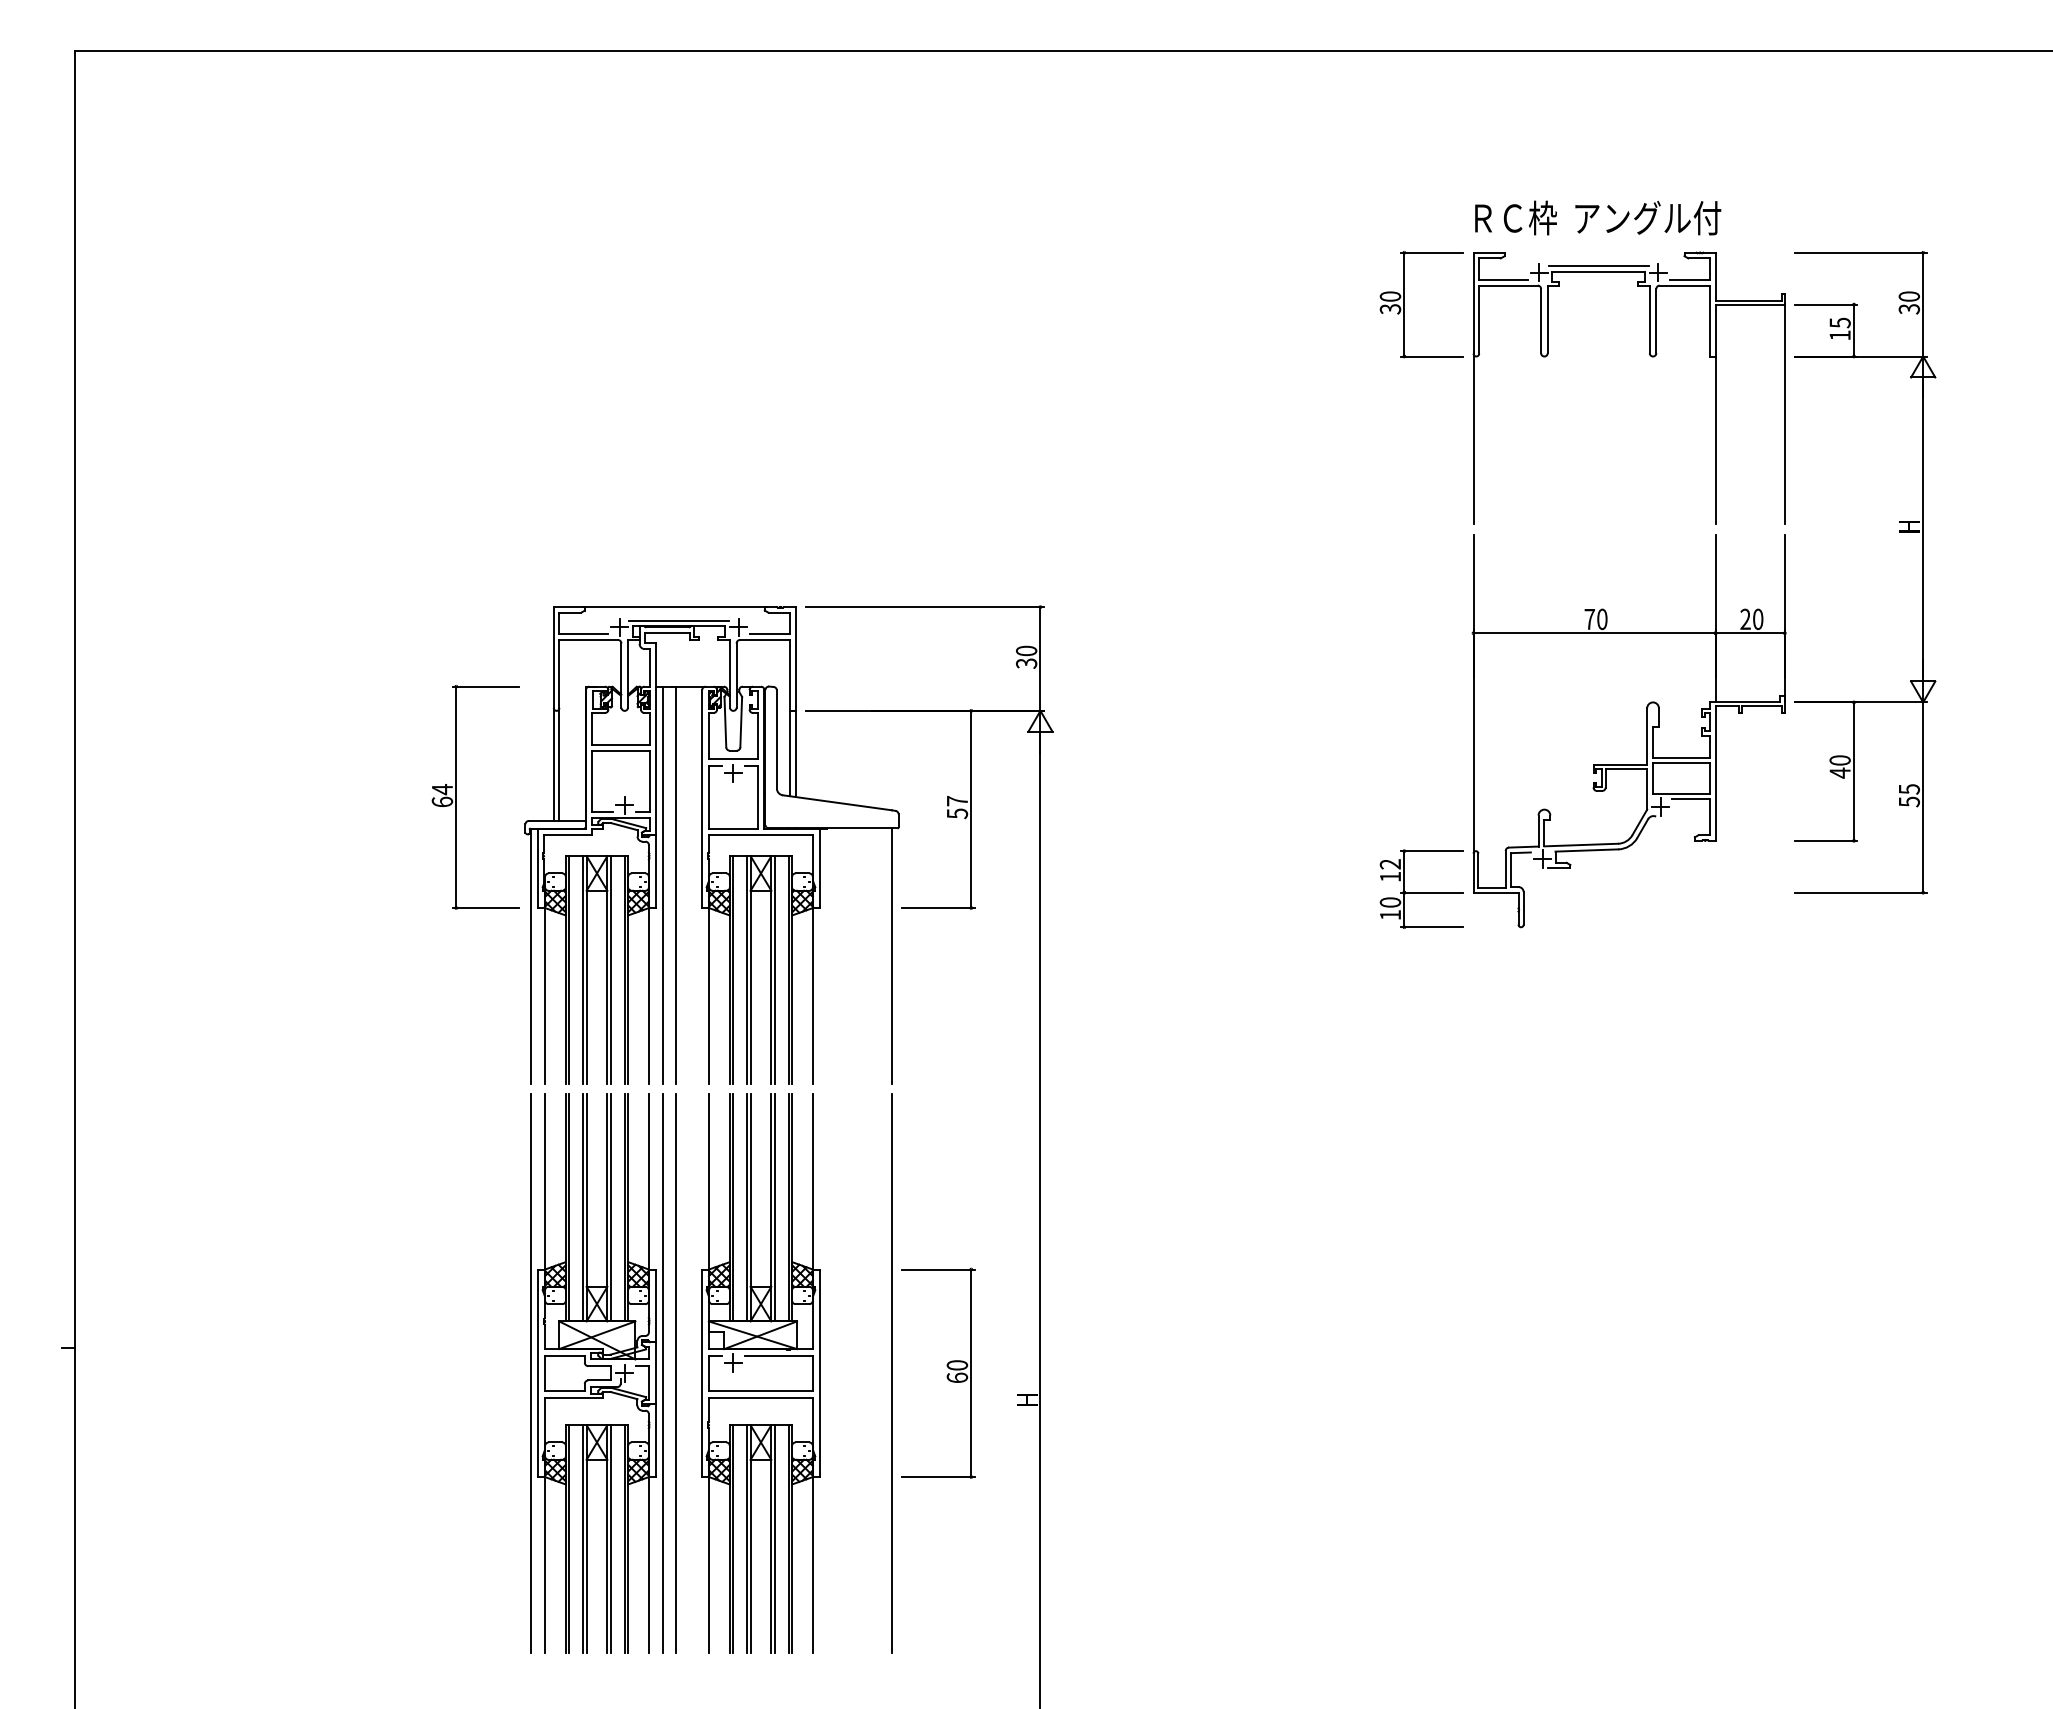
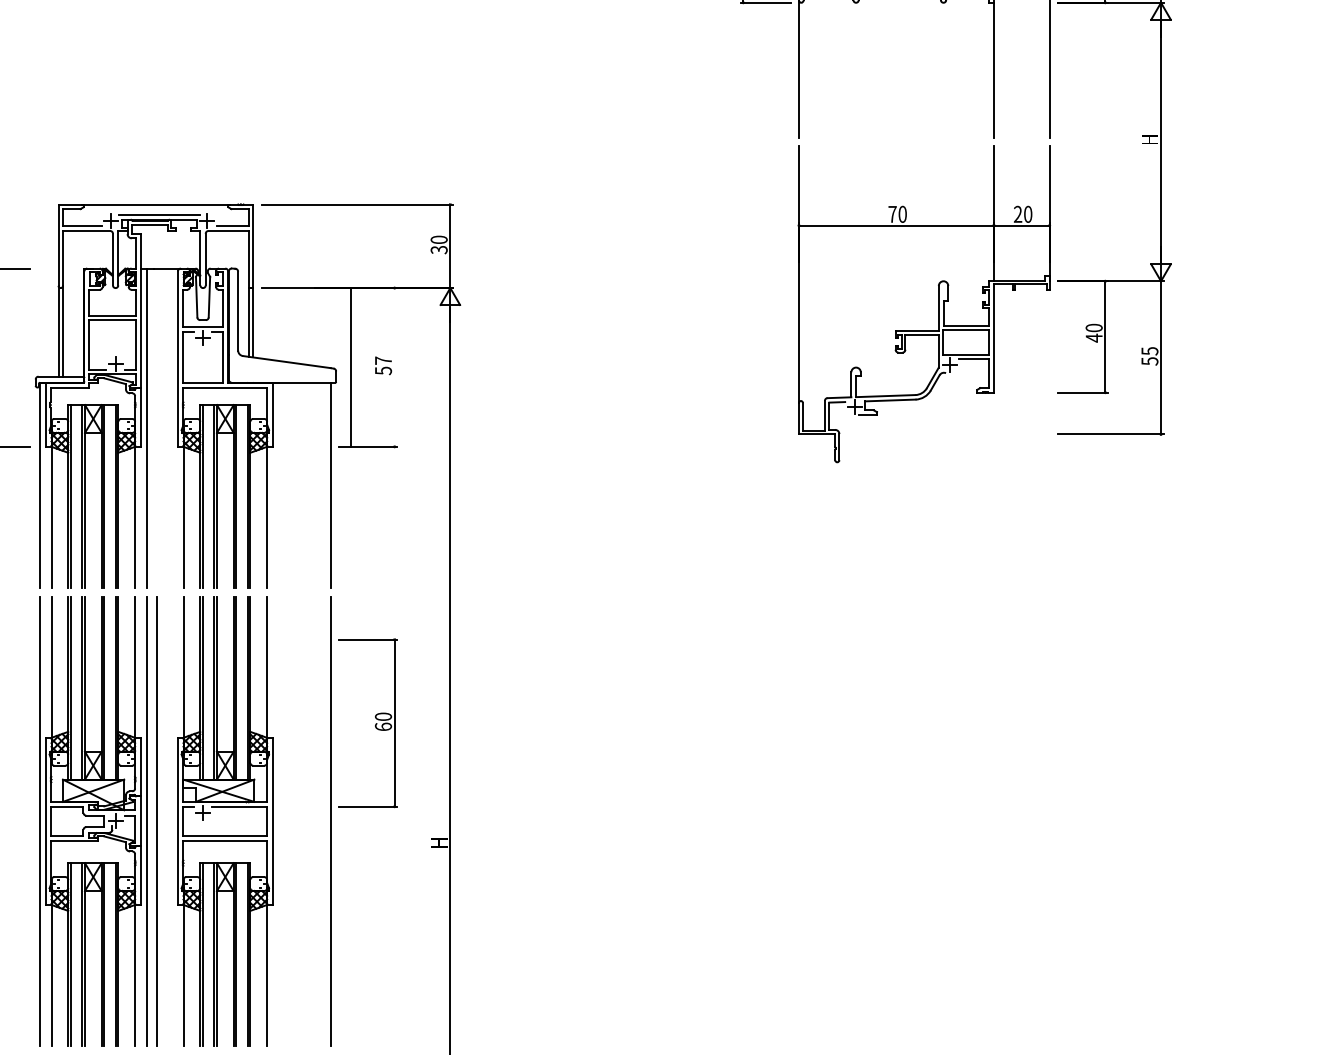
line: (971, 809) -> (351, 367), moved
line: (675, 884) -> (156, 427), removed
part: (1421, 888) -> (757, 431), removed
part: (946, 1376) -> (374, 725), moved

